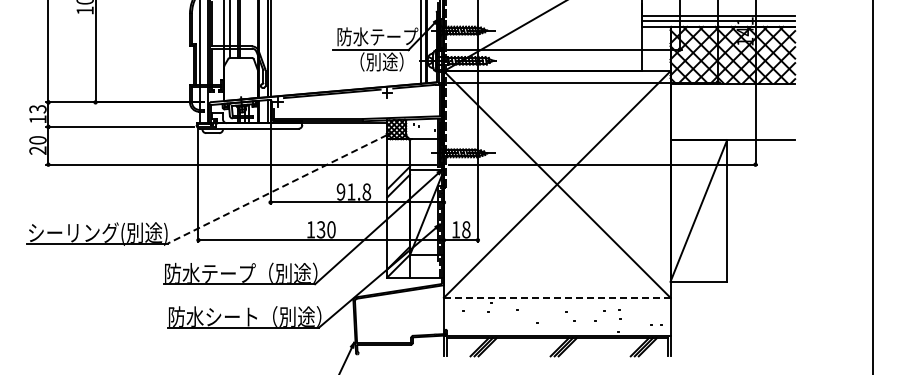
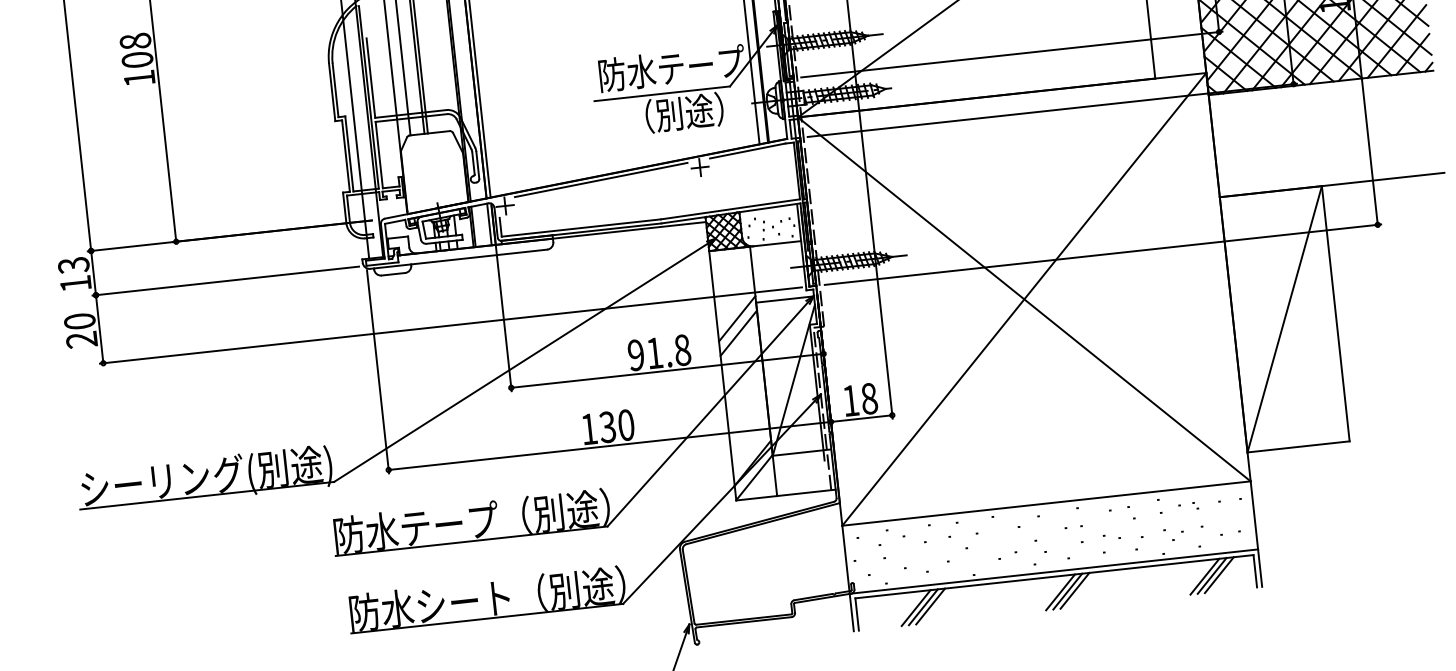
line: (277, 189) -> (521, 363), dashed -> solid
line: (557, 297) -> (1046, 502), dashed -> solid

